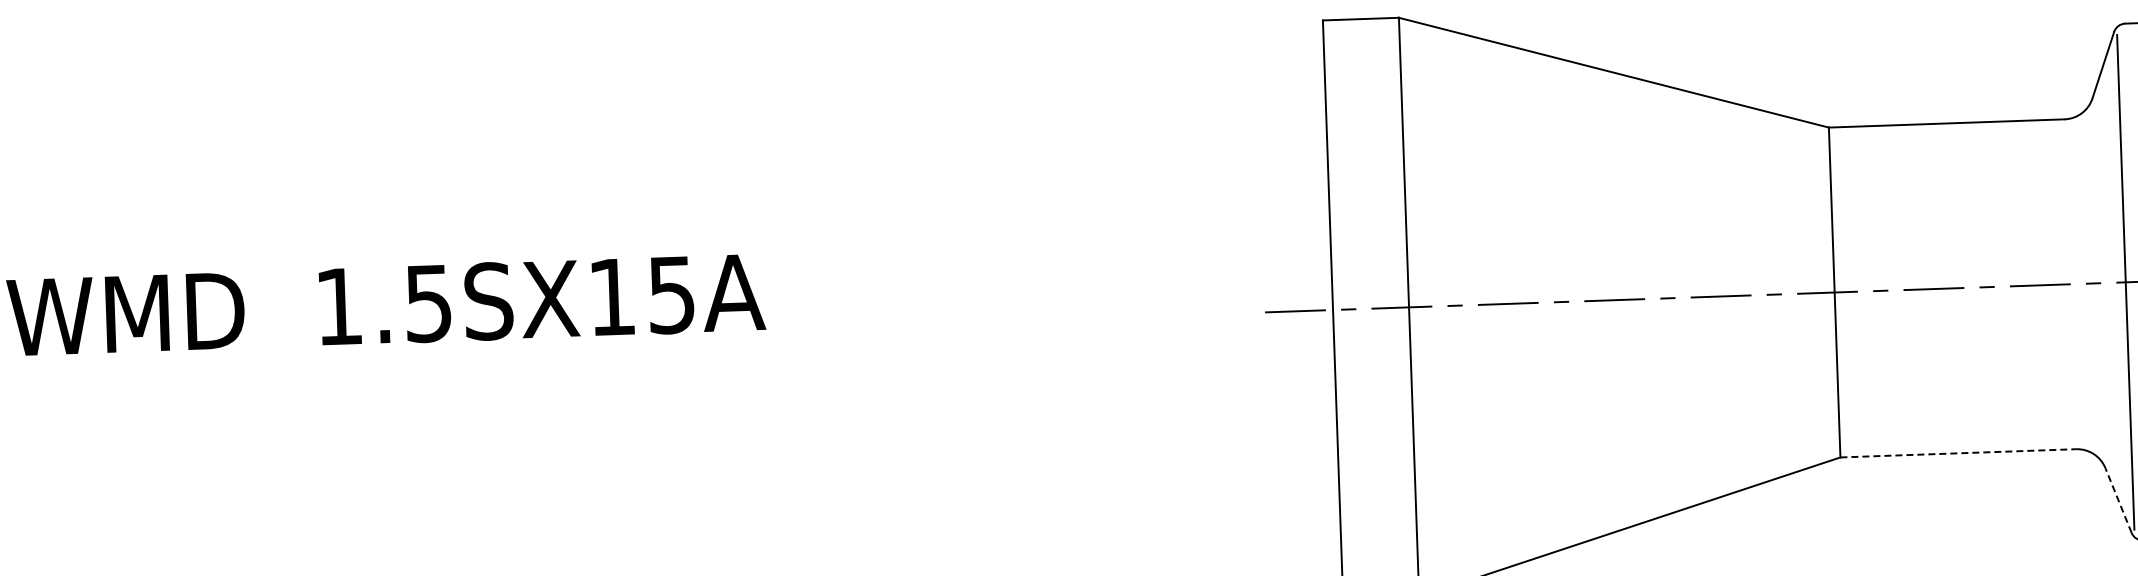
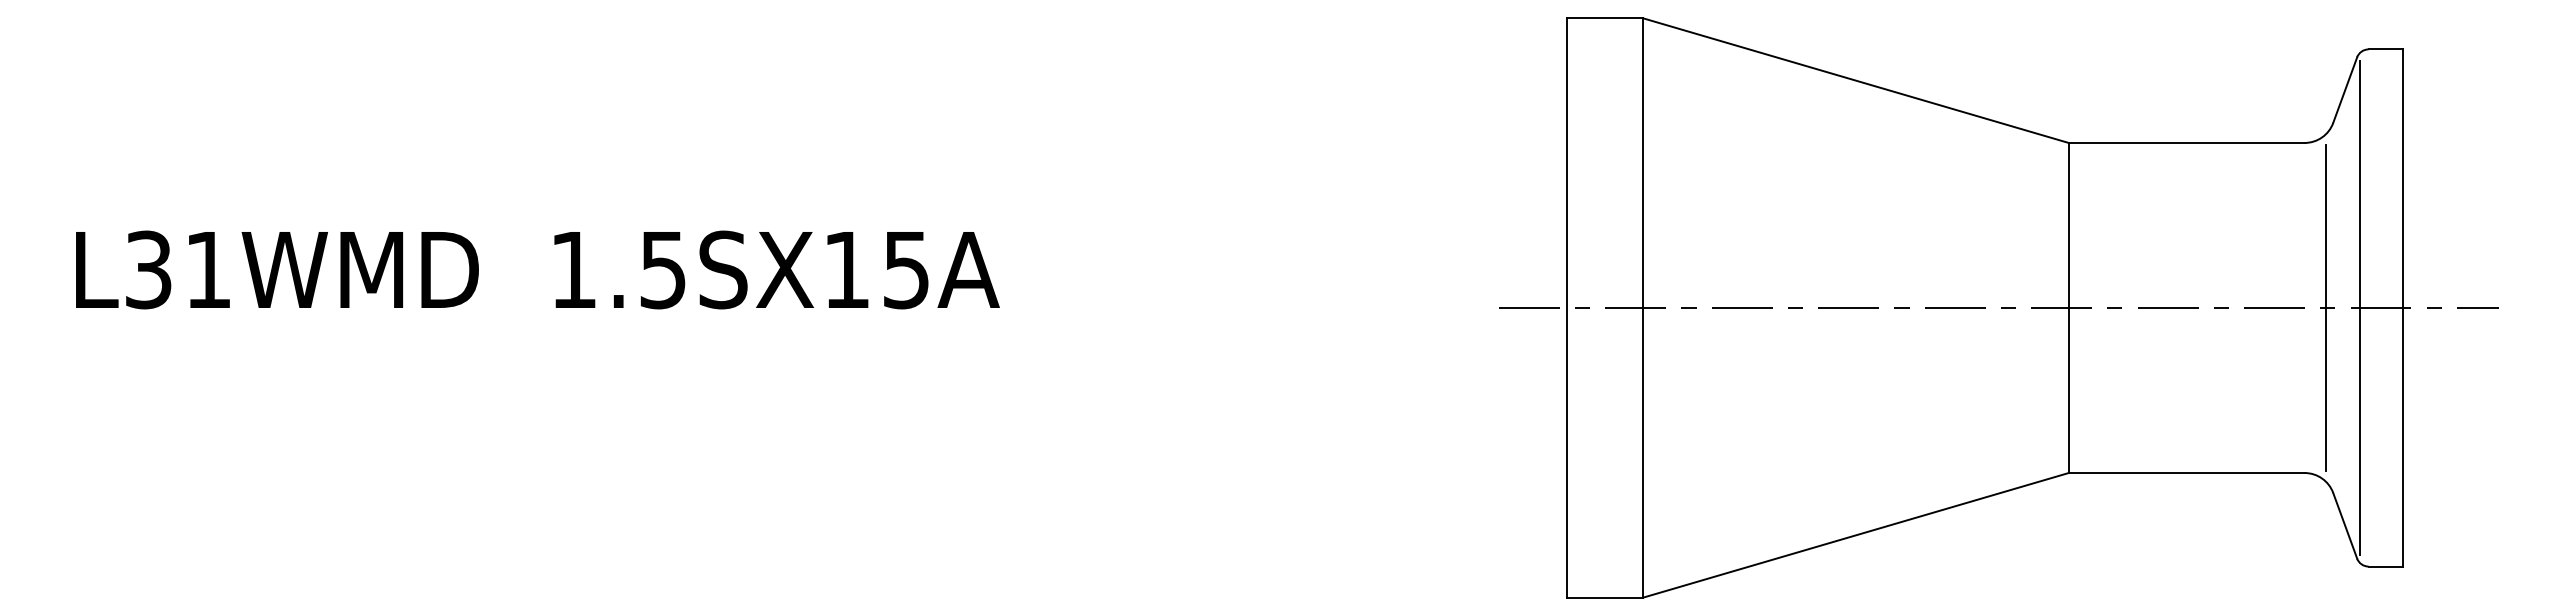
line: (2091, 283) -> (2325, 307), added
line: (1958, 453) -> (2186, 473), dashed -> solid
line: (2118, 500) -> (2345, 525), dashed -> solid

